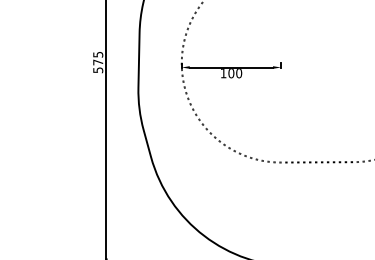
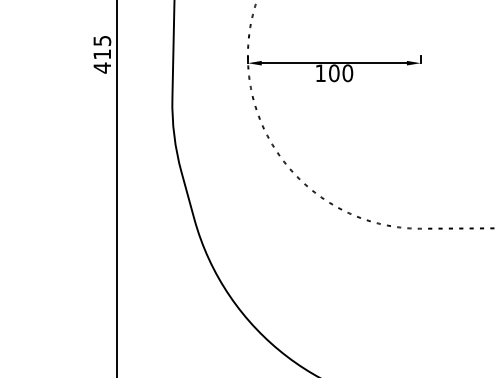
text: (98, 66) -> (102, 61), 575 -> 415

